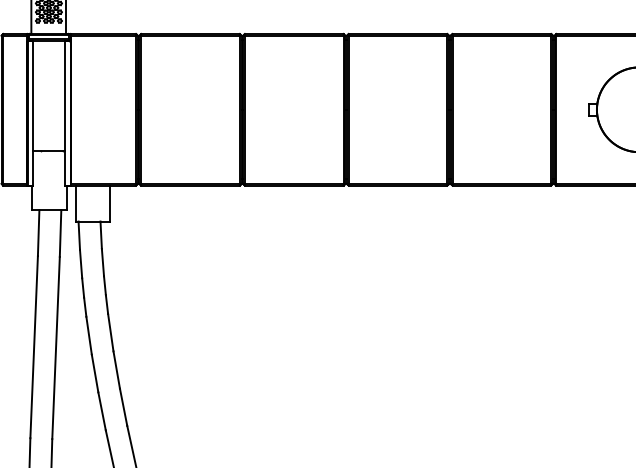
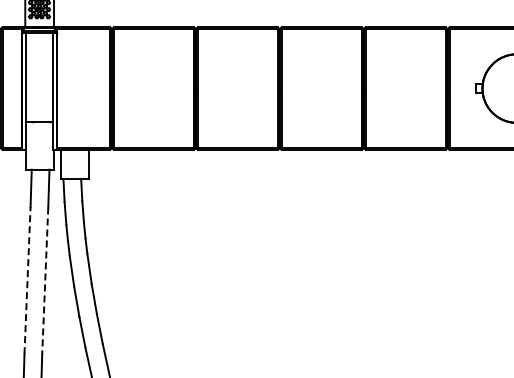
line: (34, 347) -> (27, 280), solid -> dashed
line: (56, 348) -> (45, 281), solid -> dashed

